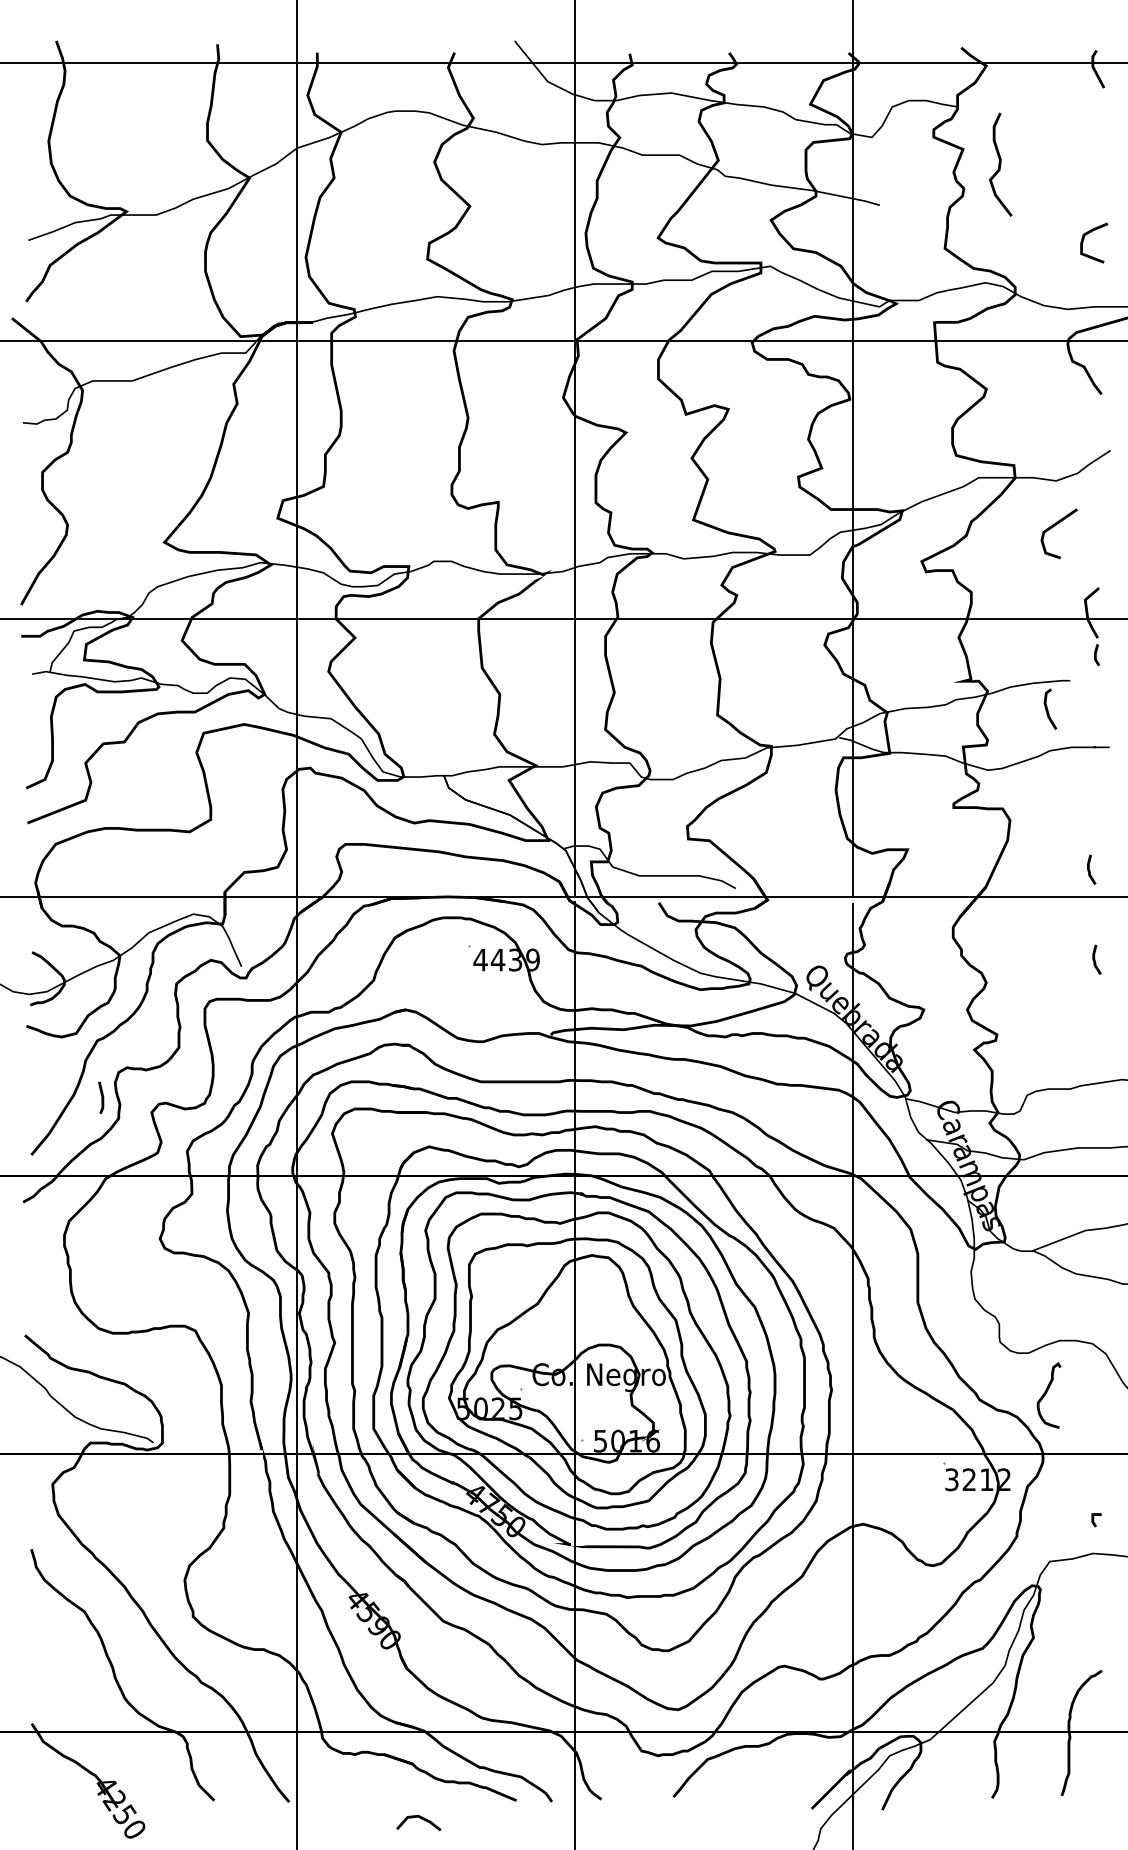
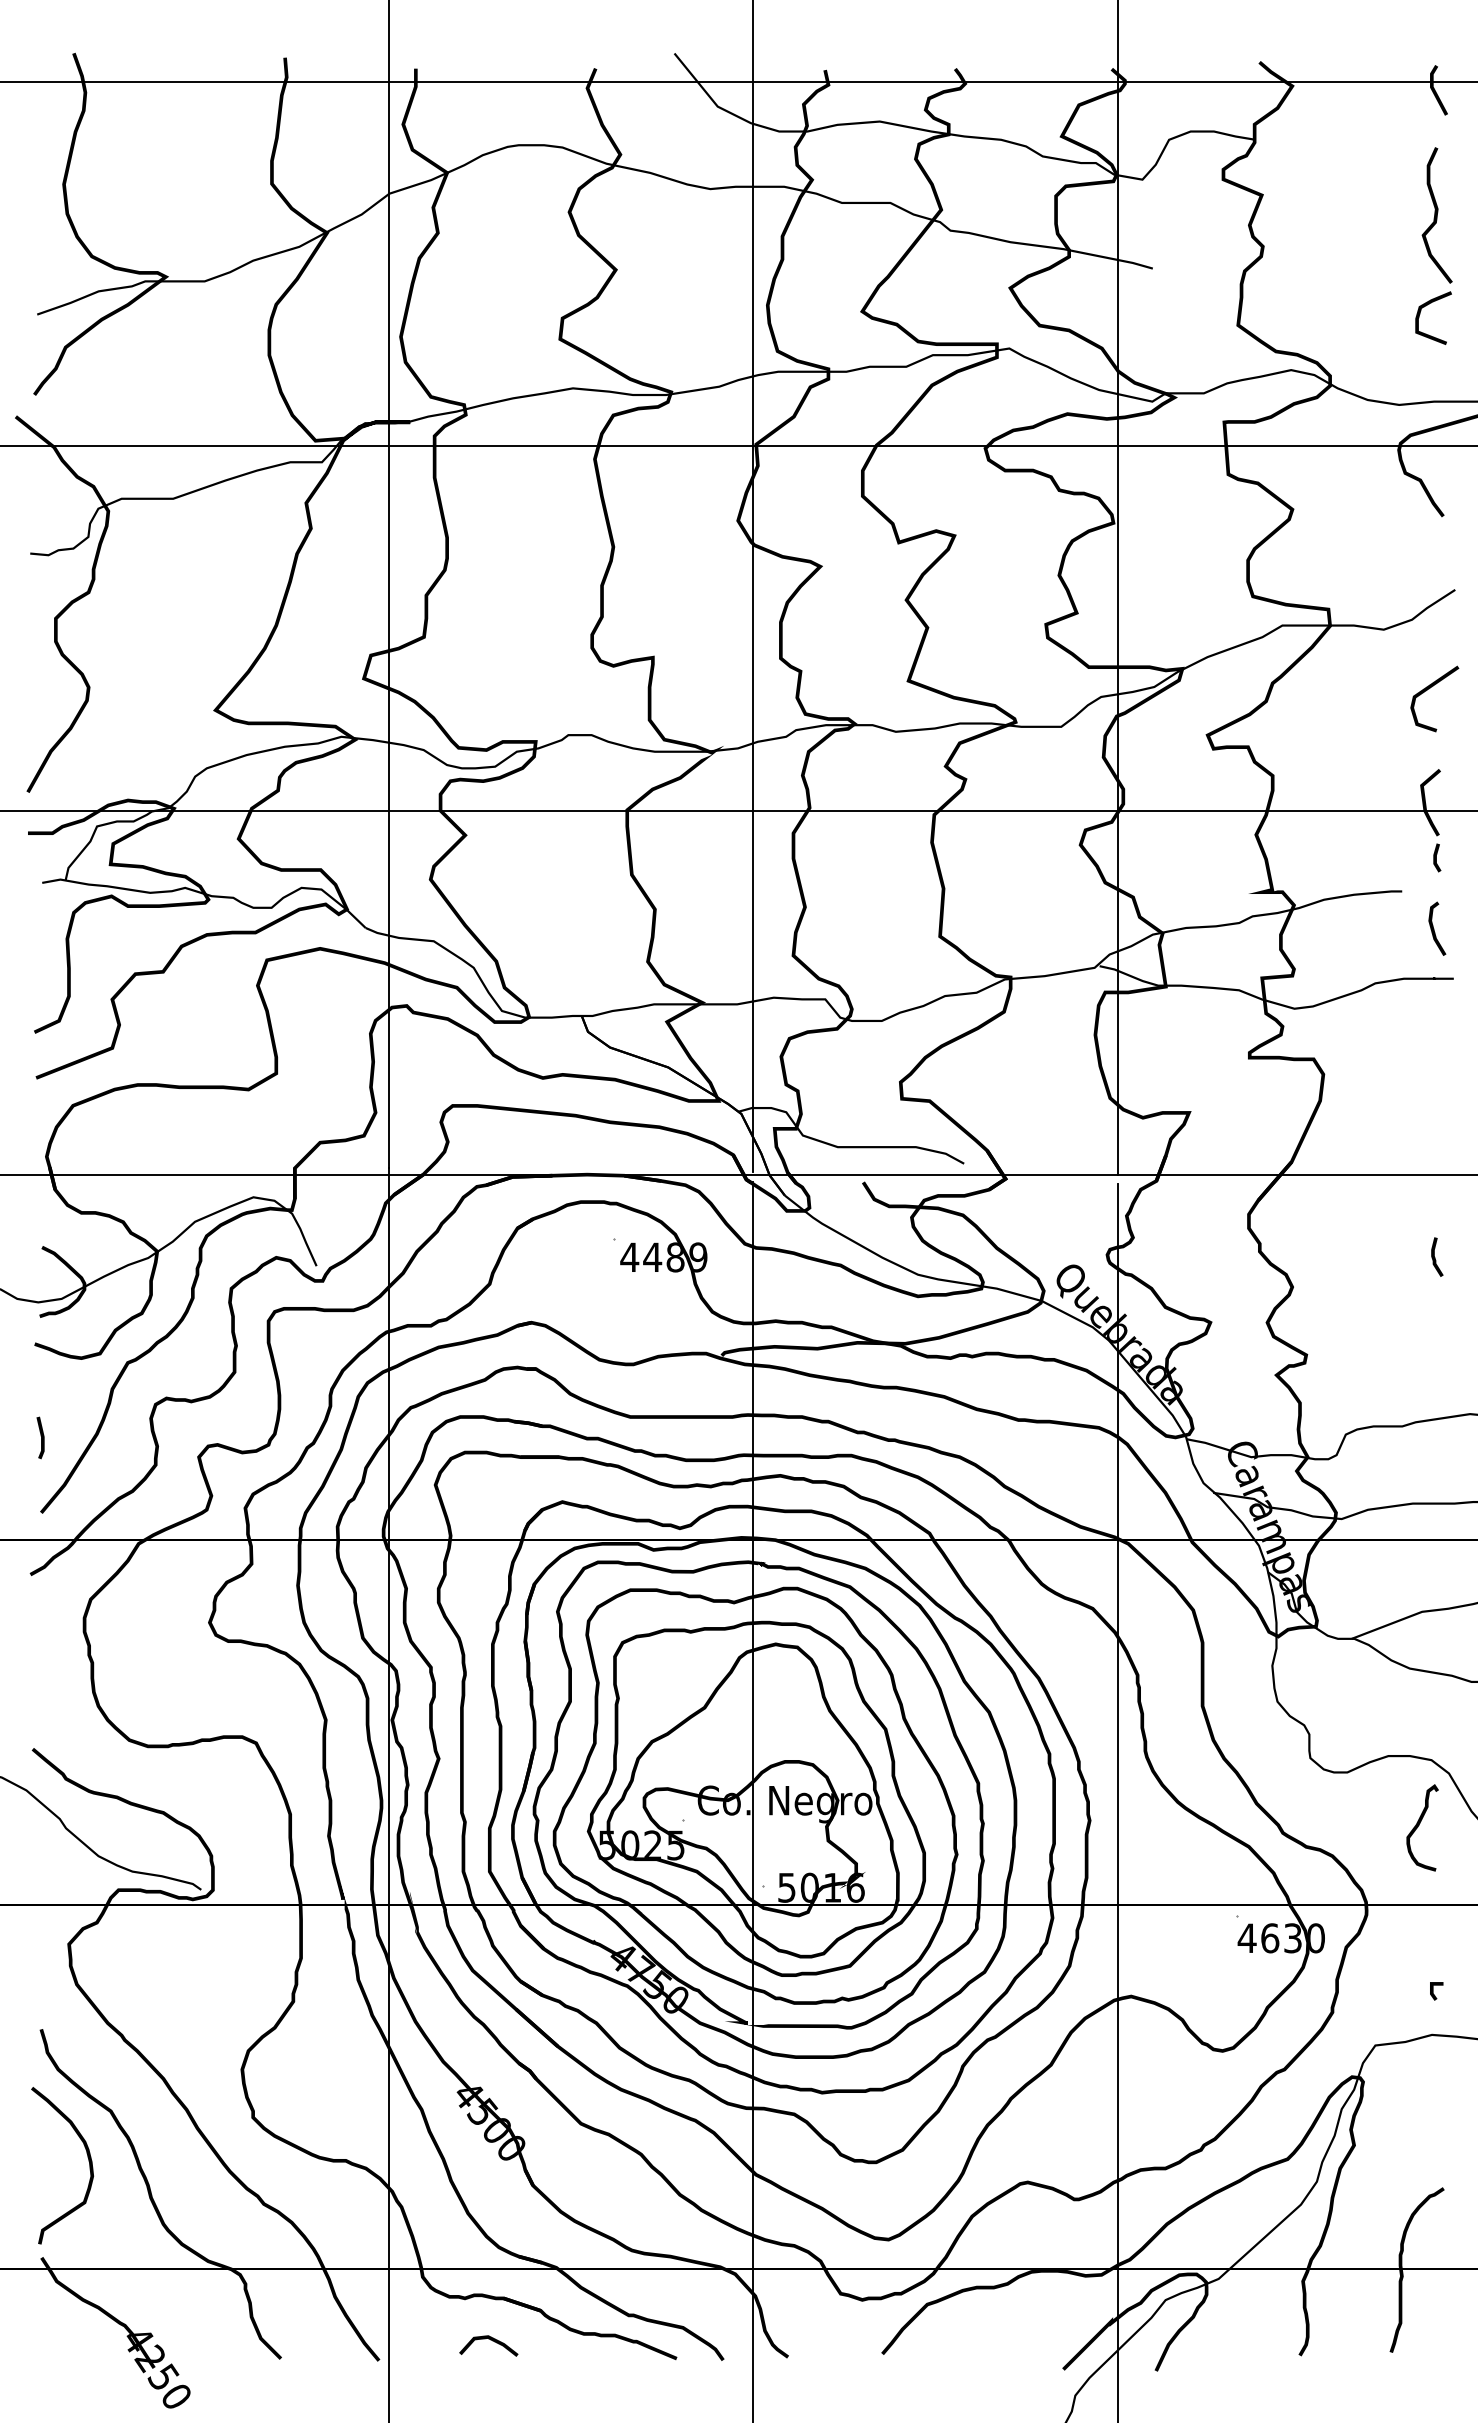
curve: (1000, 164) -> (1436, 215), moved
line: (1055, 526) -> (1429, 689), moved
line: (1048, 708) -> (1434, 928), moved
curve: (1090, 870) -> (1428, 1139), removed
text: (515, 960) -> (675, 1257), 4439 -> 4489
line: (101, 1096) -> (40, 1436), moved
curve: (1046, 1393) -> (1419, 1825), moved
text: (977, 1479) -> (1280, 1938), 3212 -> 4630
text: (378, 1625) -> (496, 2129), 4590 -> 4500
curve: (66, 1647) -> (87, 2157), added
line: (420, 1818) -> (490, 2340), moved

